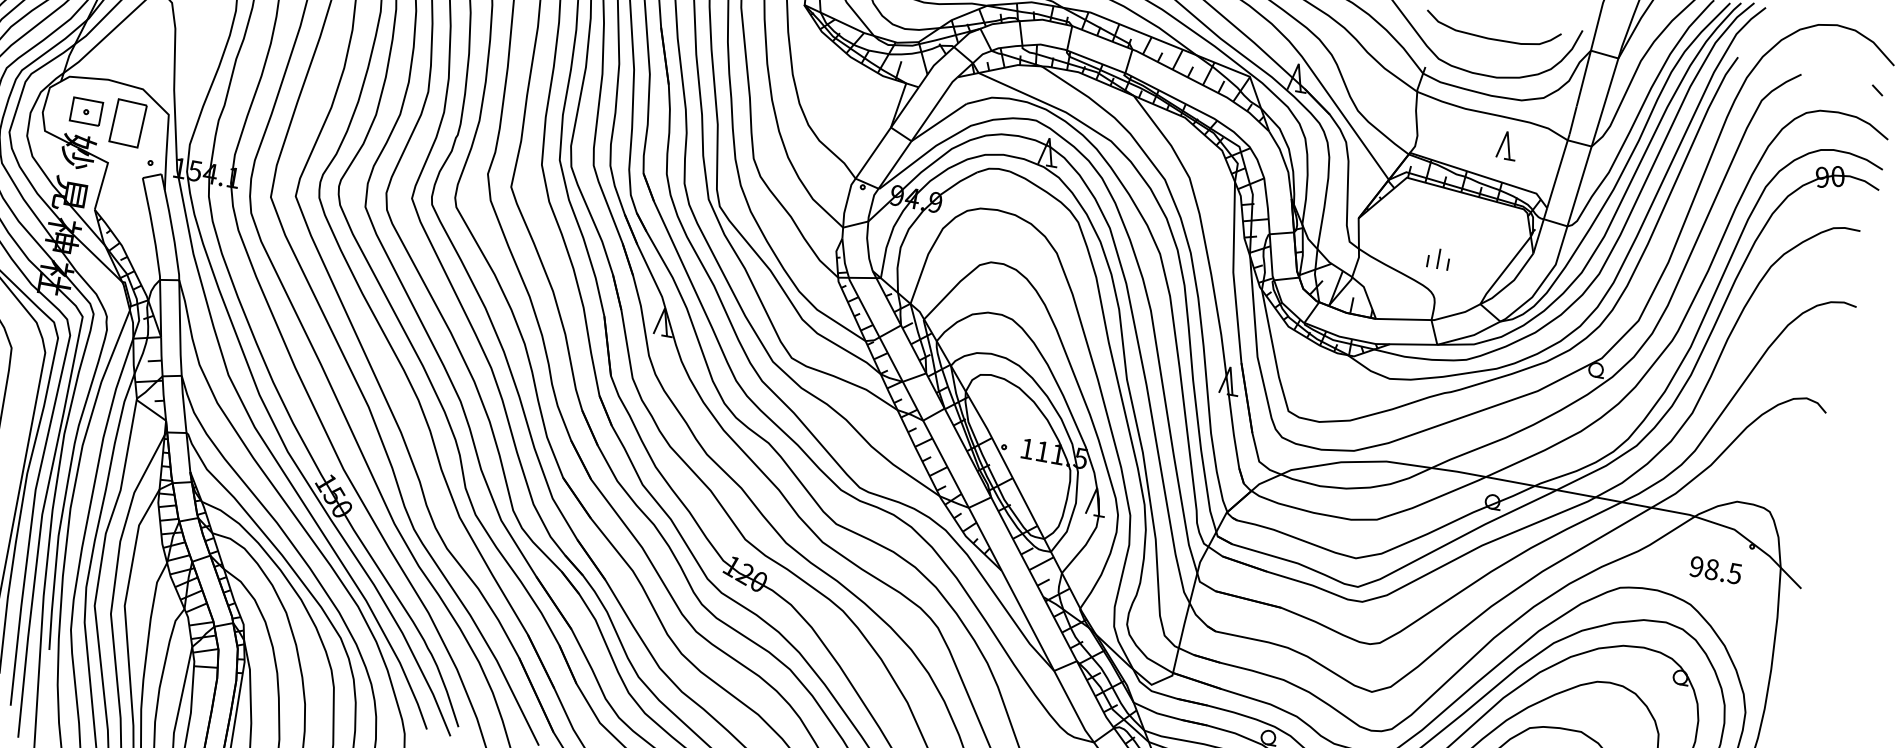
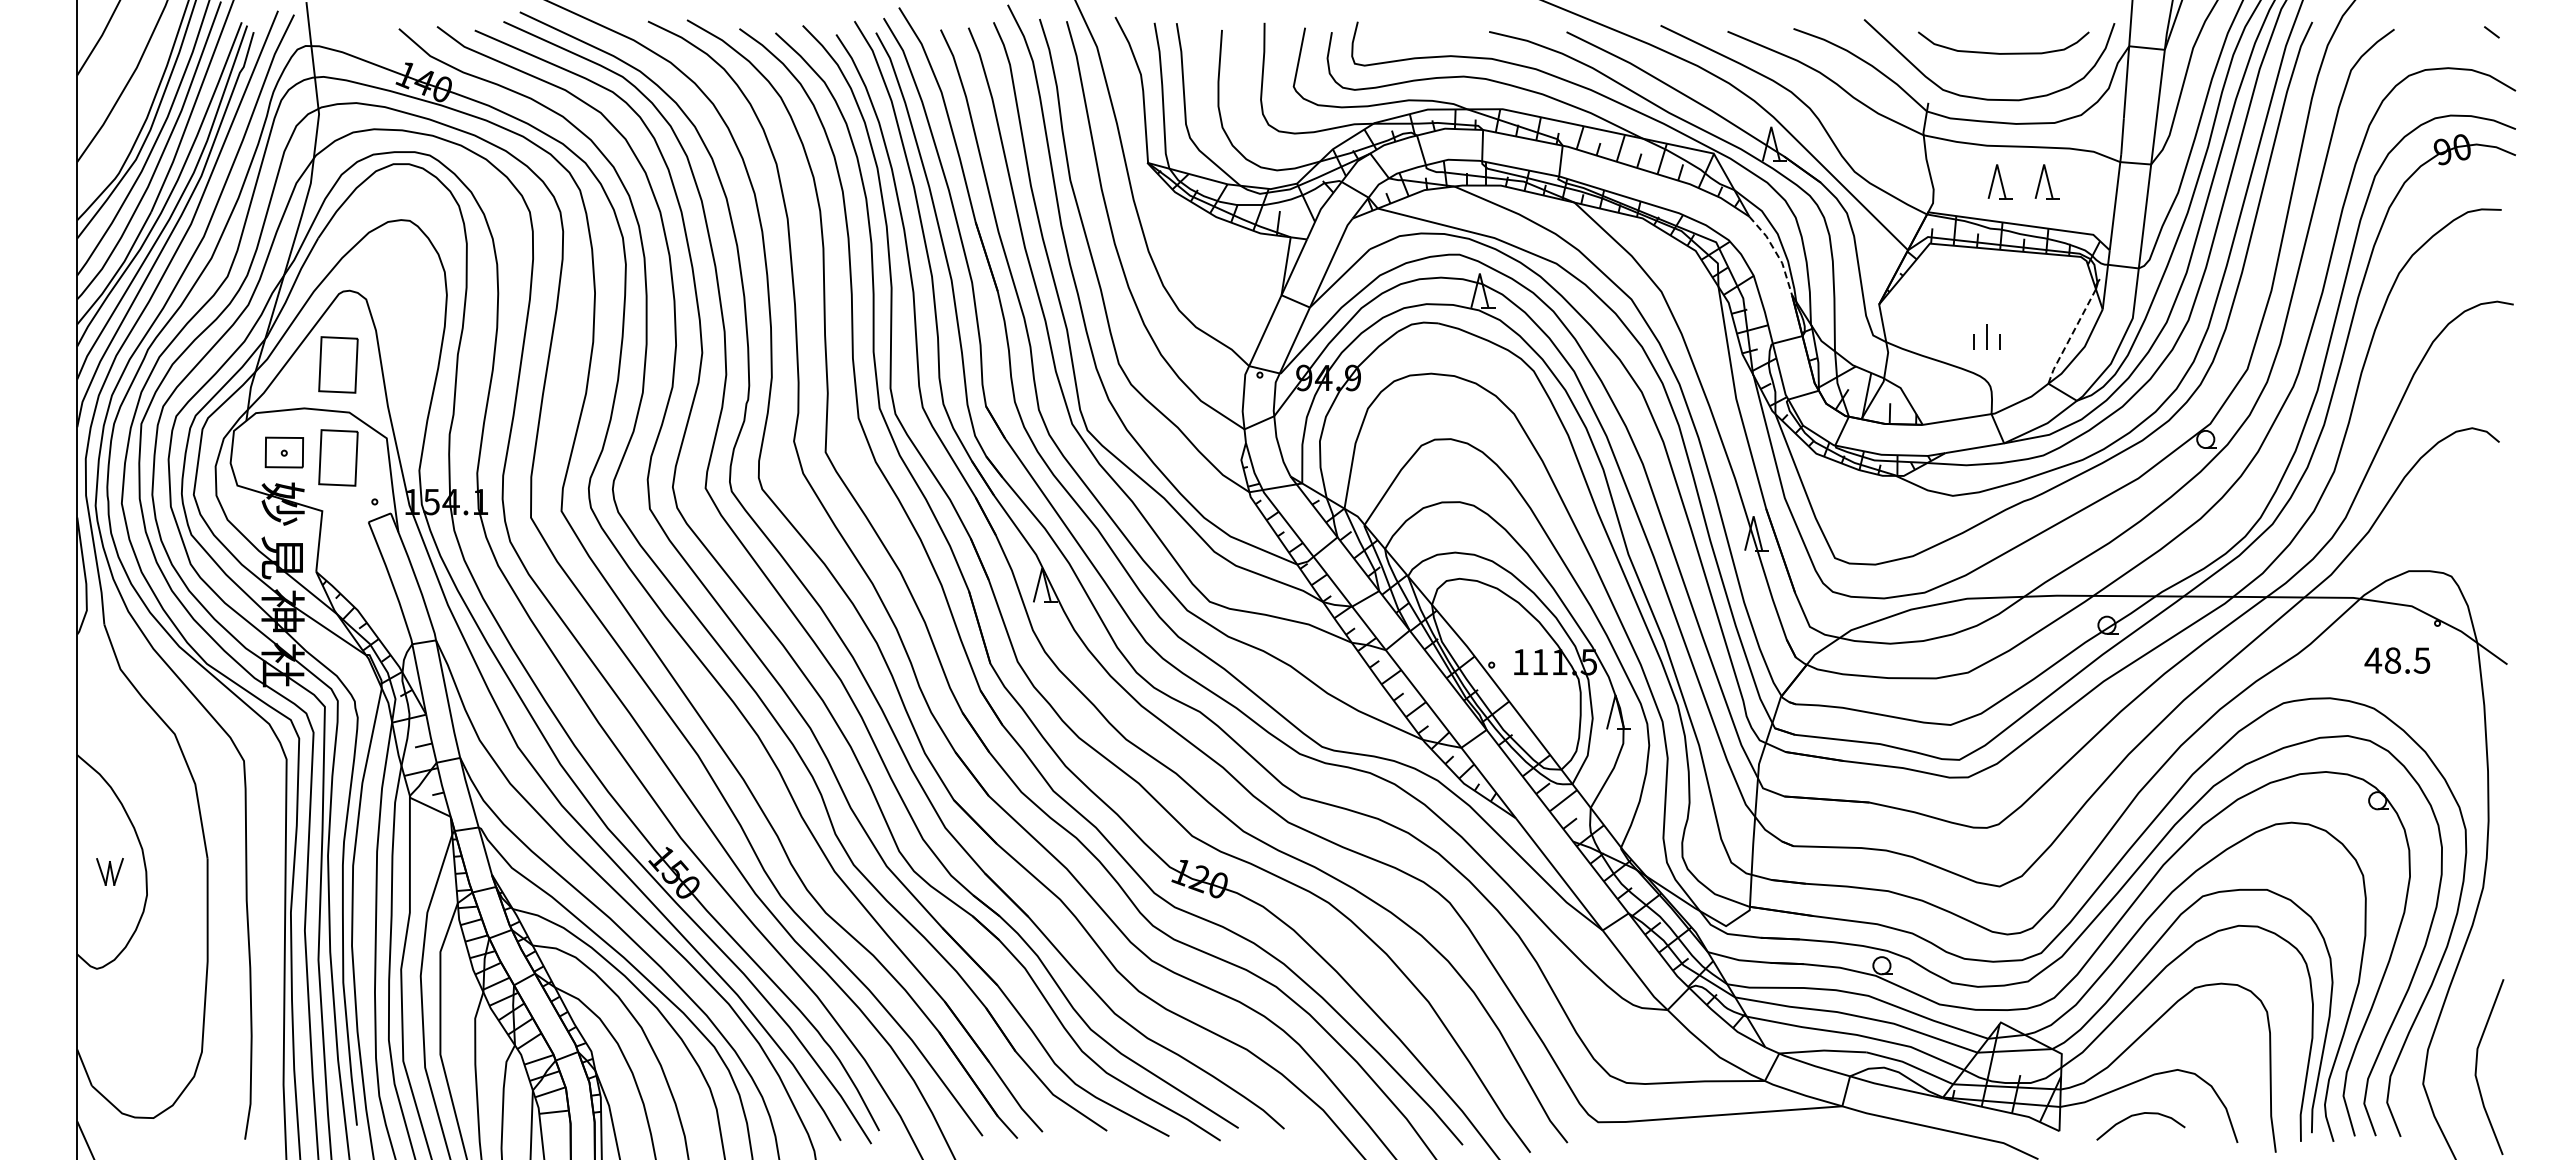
part: (141, 50) -> (338, 364), added
part: (1470, 138) -> (1999, 181), added
line: (1285, 164) -> (1776, 253), solid -> dashed
line: (1505, 270) -> (2071, 336), solid -> dashed
text: (1696, 566) -> (2373, 660), 98.5 -> 48.5

